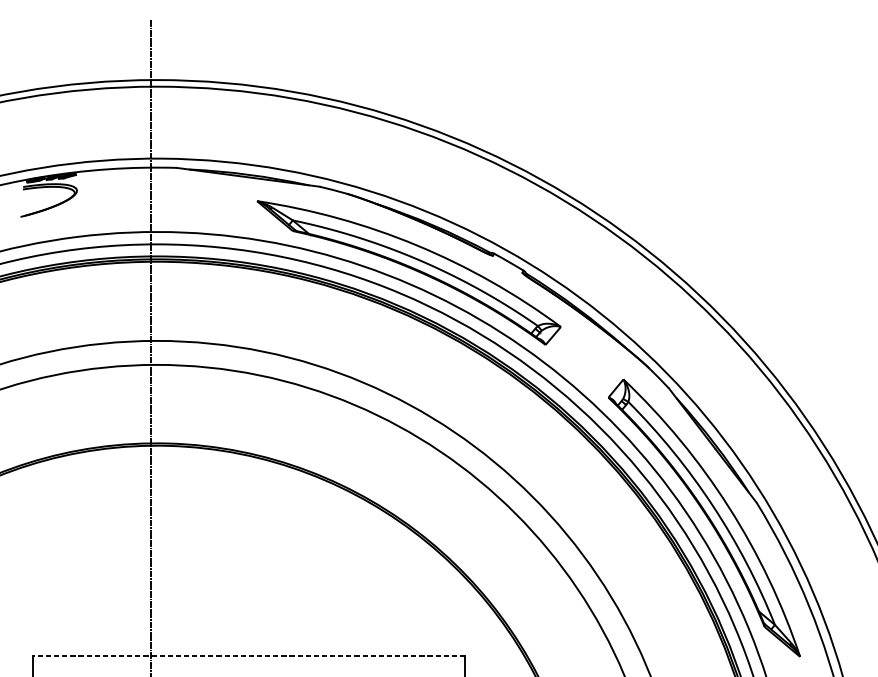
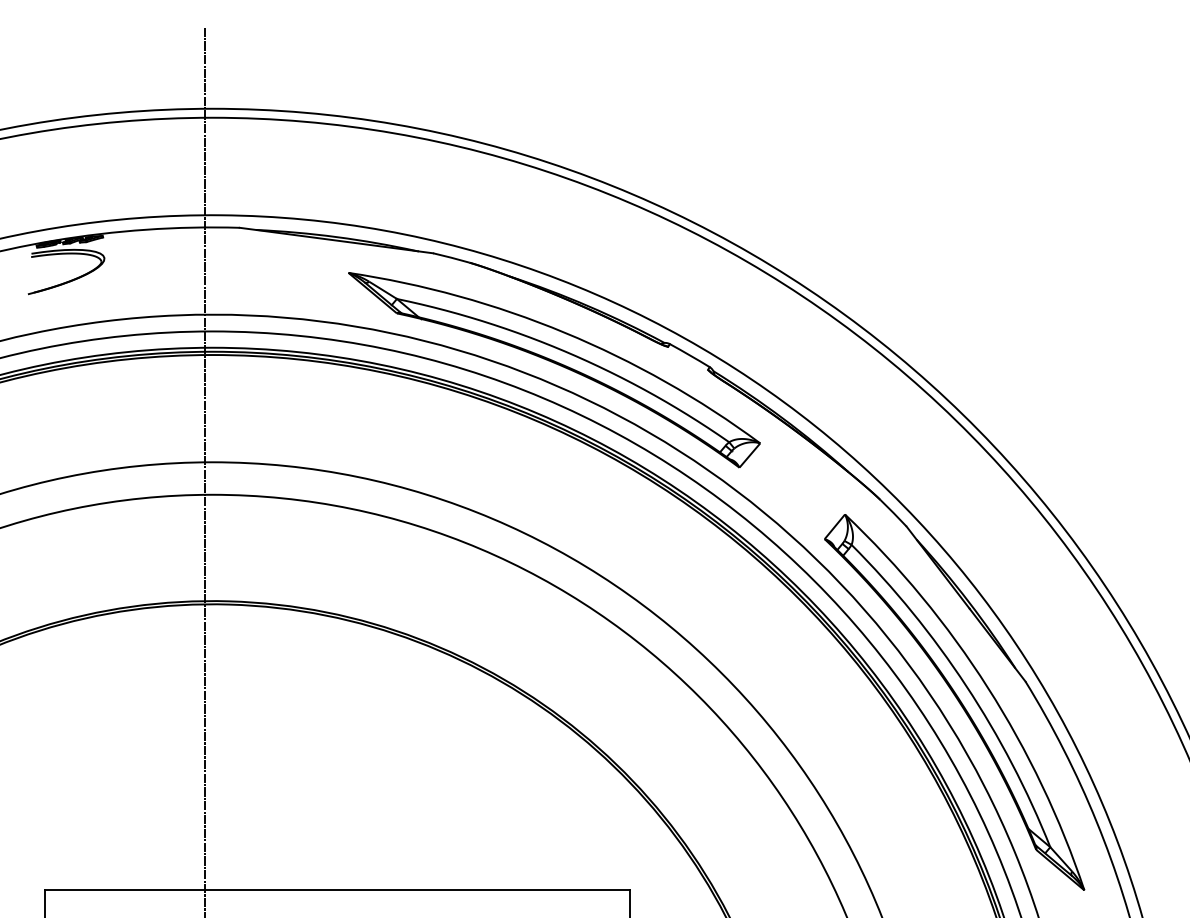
line: (248, 656) -> (337, 889), dashed -> solid

